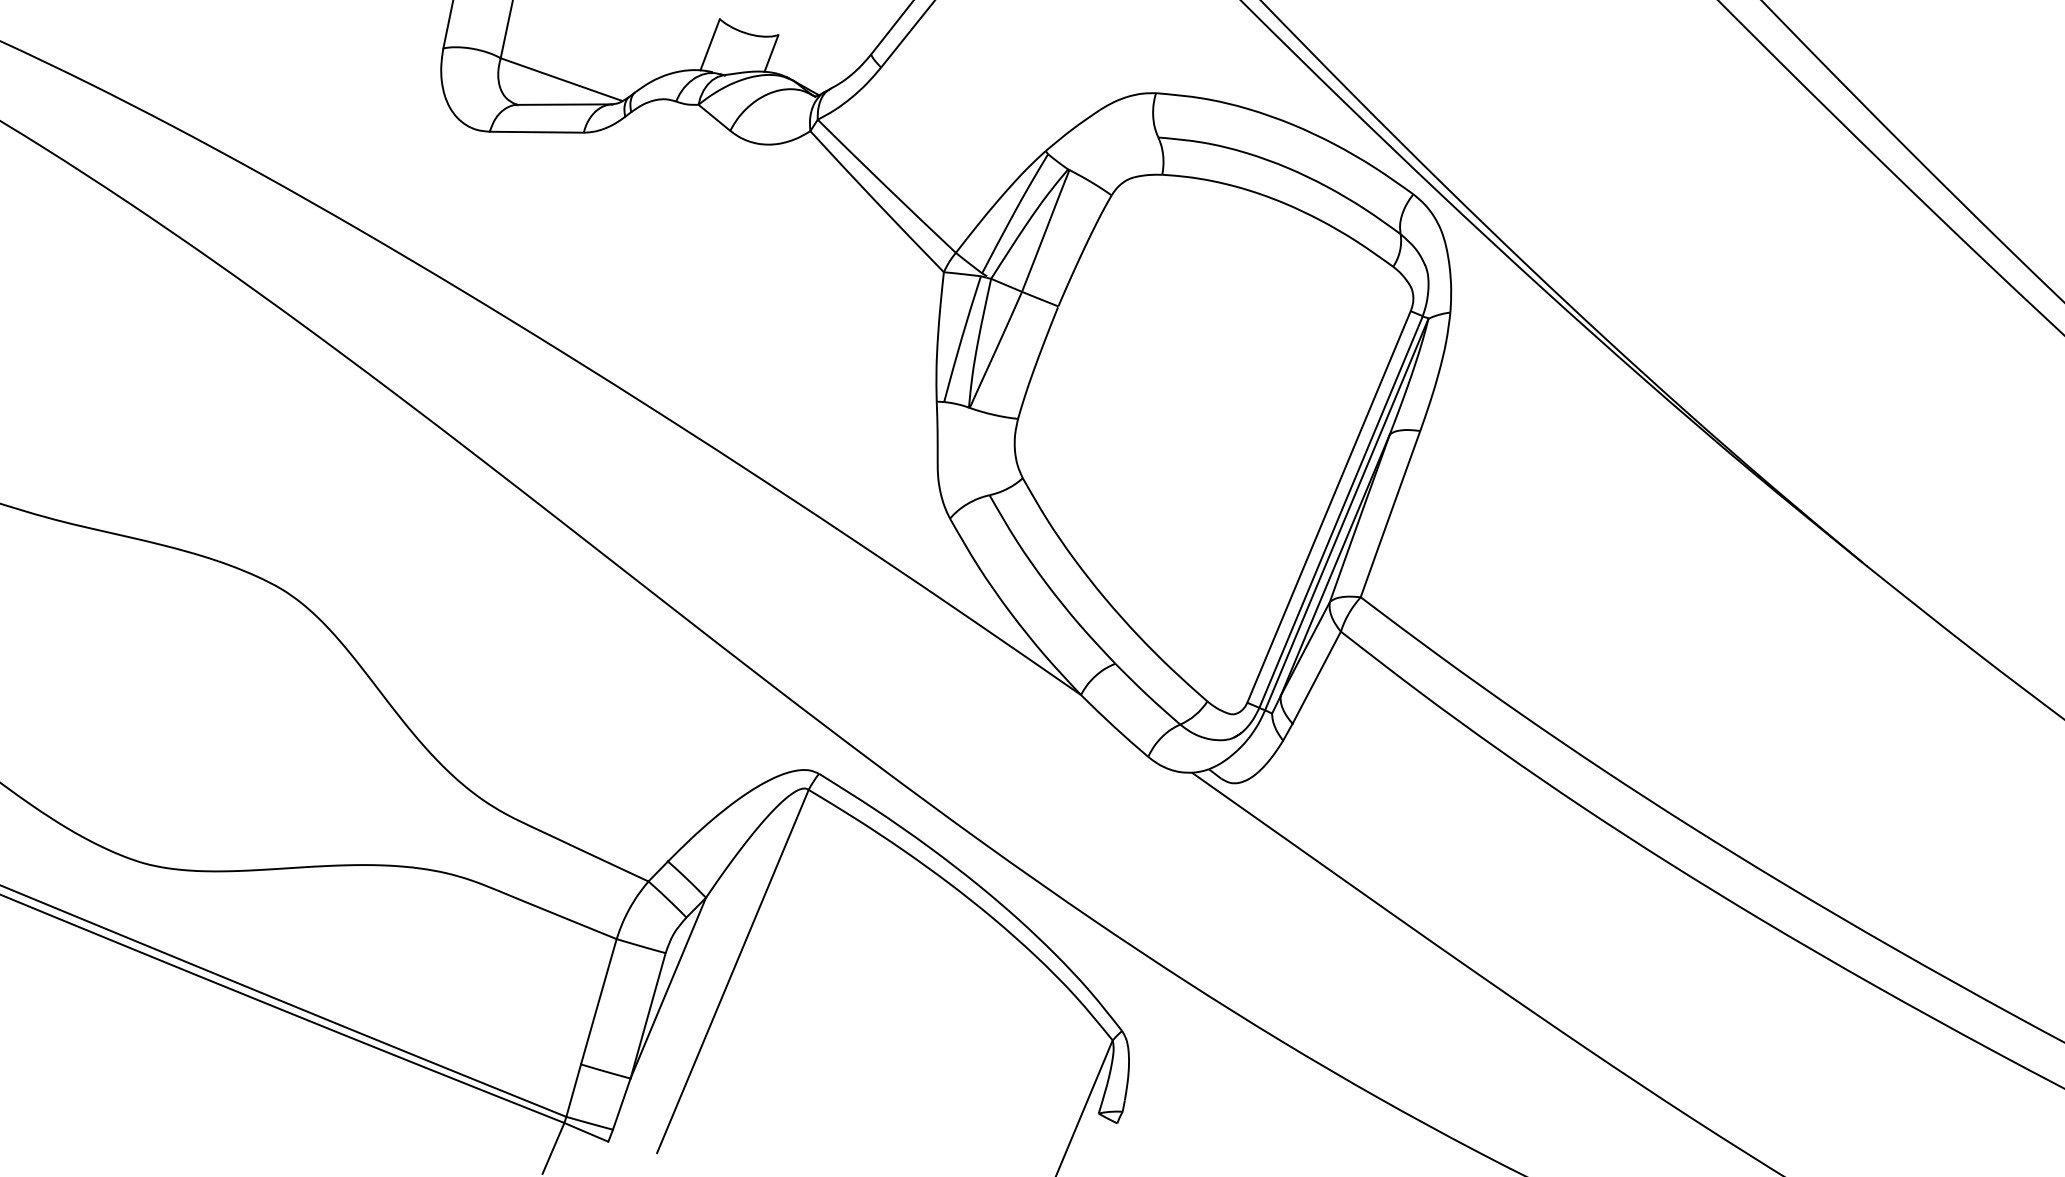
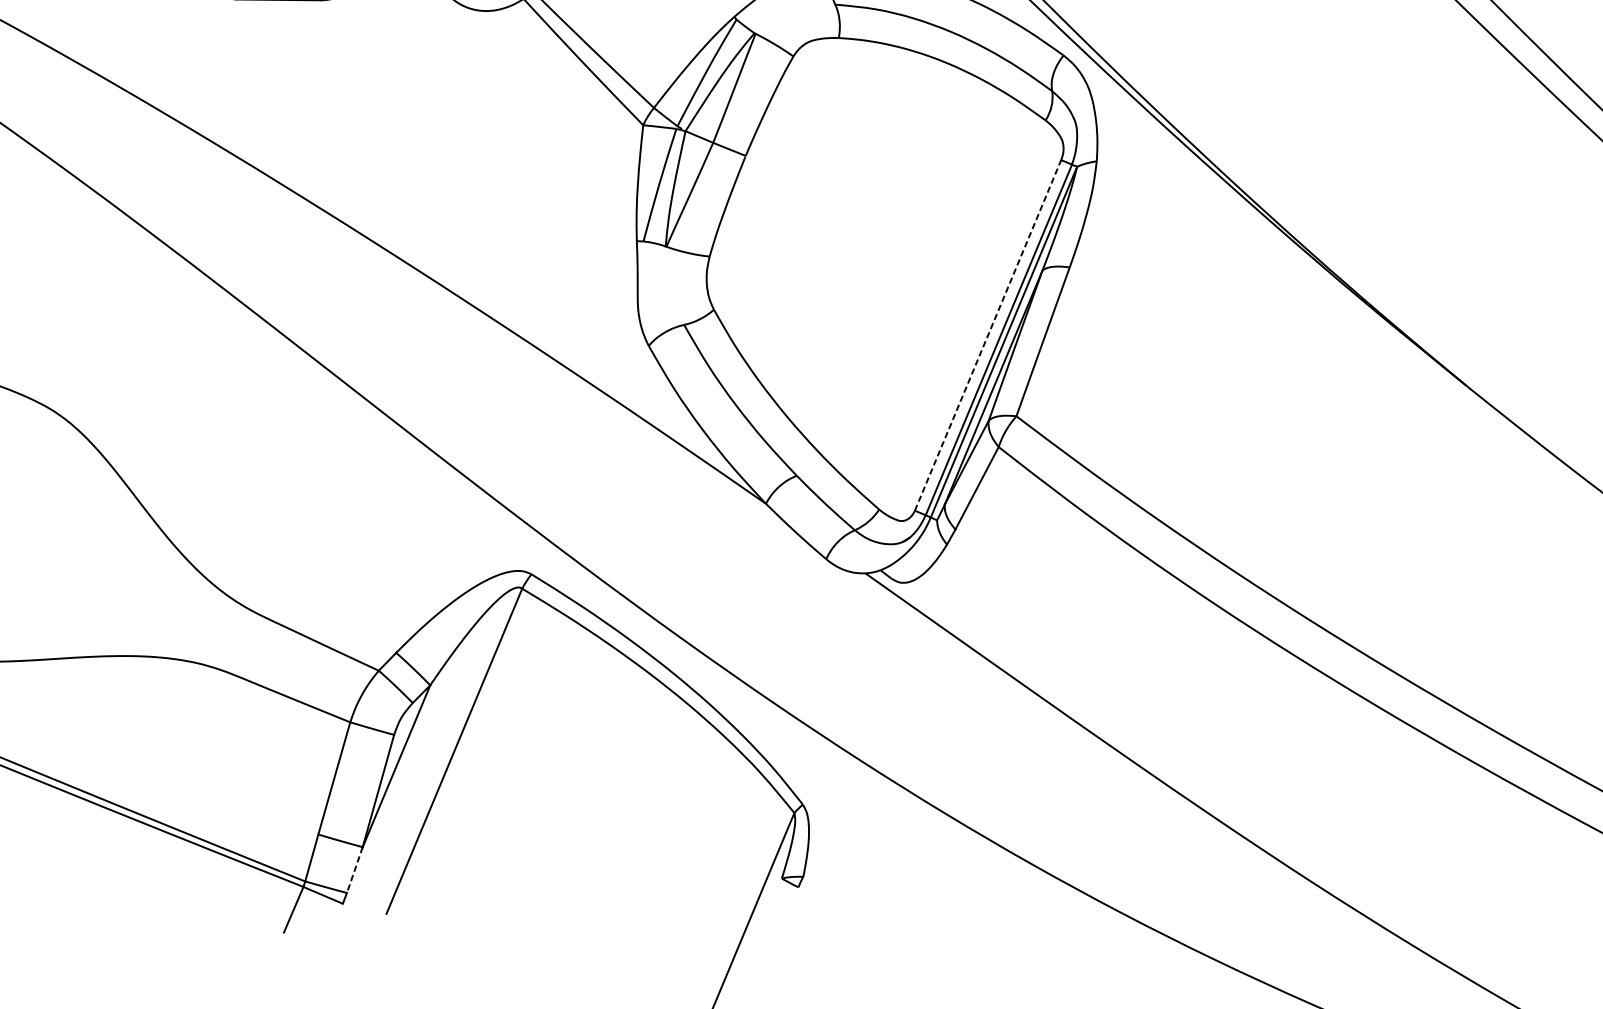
line: (1329, 506) -> (988, 335), solid -> dashed
line: (621, 1104) -> (354, 870), solid -> dashed

